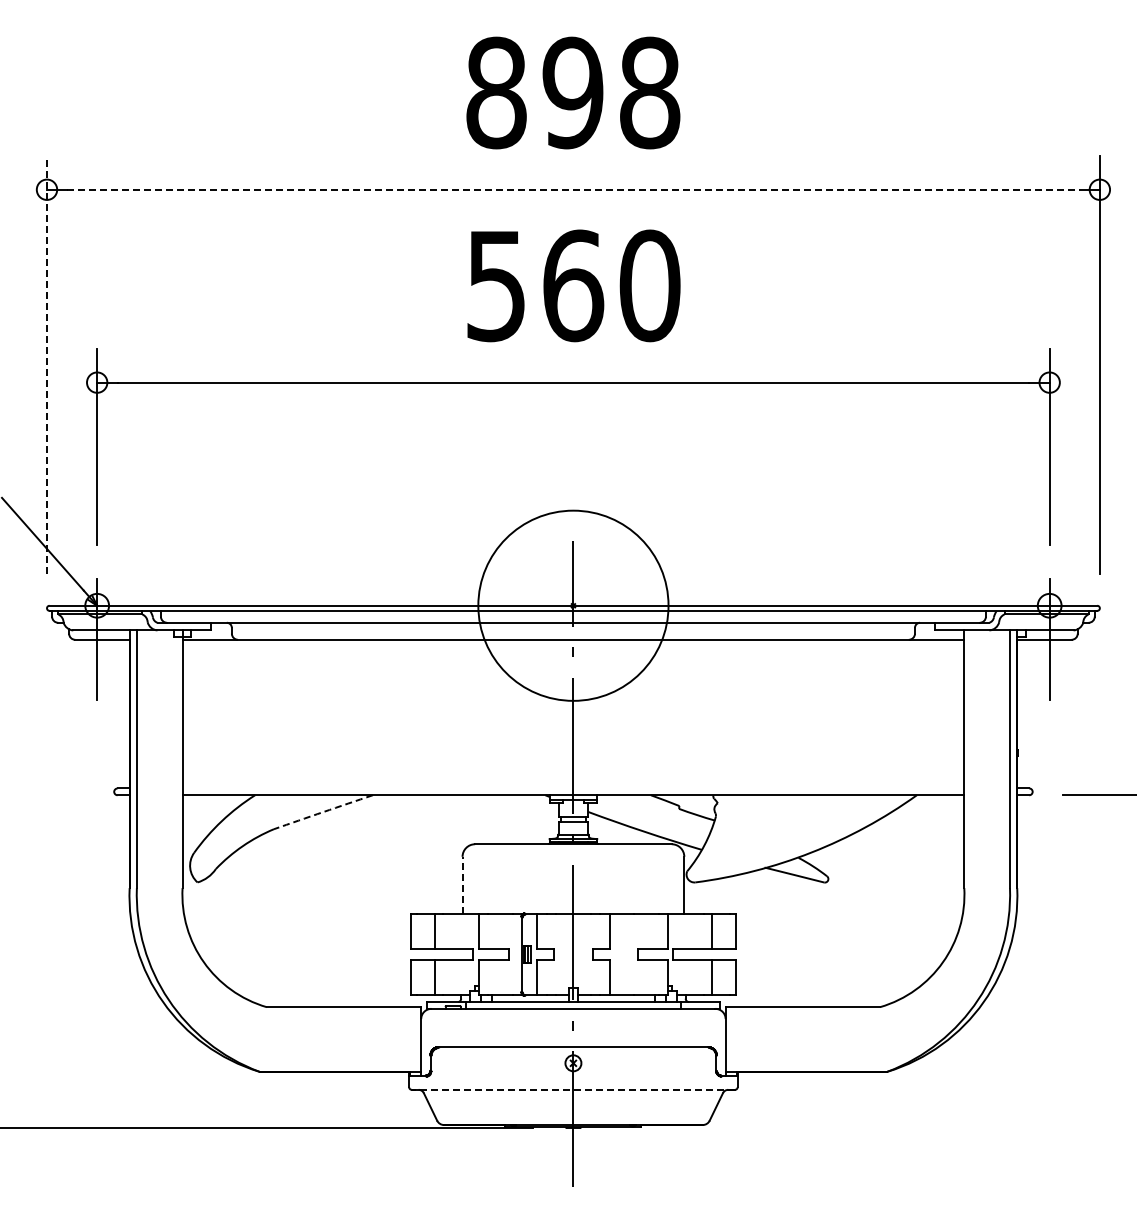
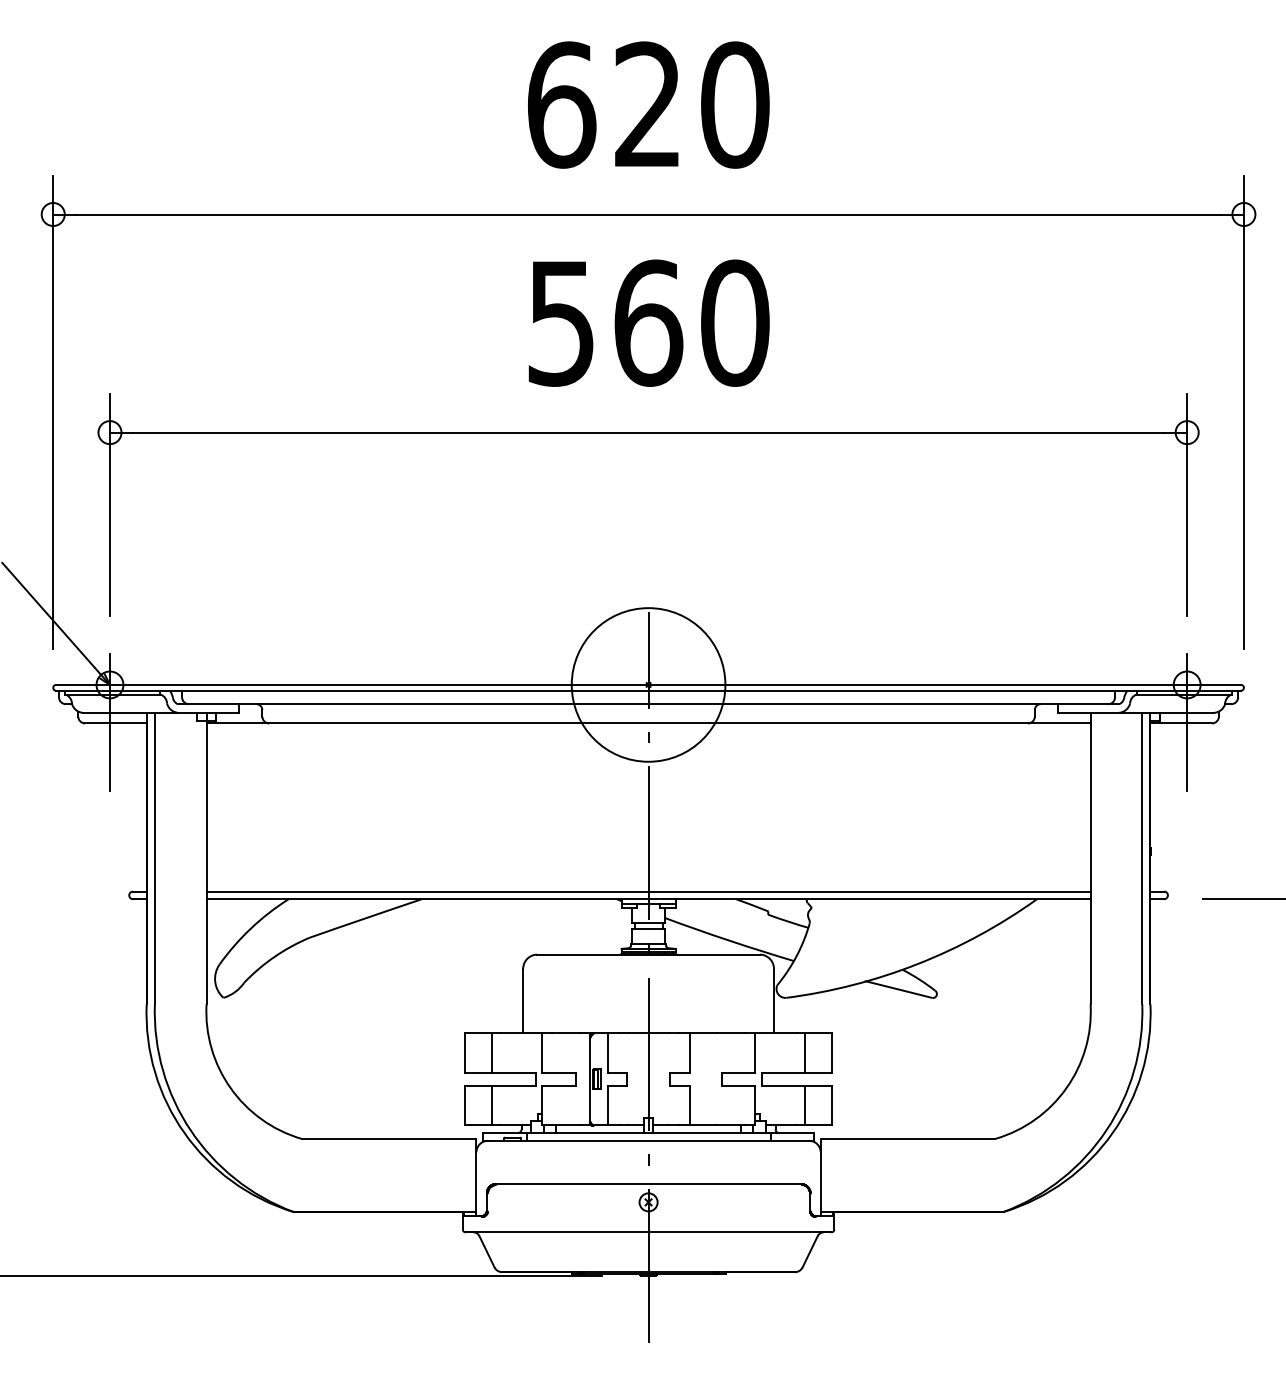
text: (573, 92) -> (648, 104), 898 -> 620
line: (573, 189) -> (648, 214), dashed -> solid
line: (47, 364) -> (53, 412), dashed -> solid
circle: (573, 605) -> (648, 684), size x0.71
line: (573, 788) -> (648, 891), added
arc: (323, 812) -> (365, 918), dashed -> solid
line: (462, 884) -> (523, 1000), dashed -> solid
line: (573, 1089) -> (648, 1232), dashed -> solid

